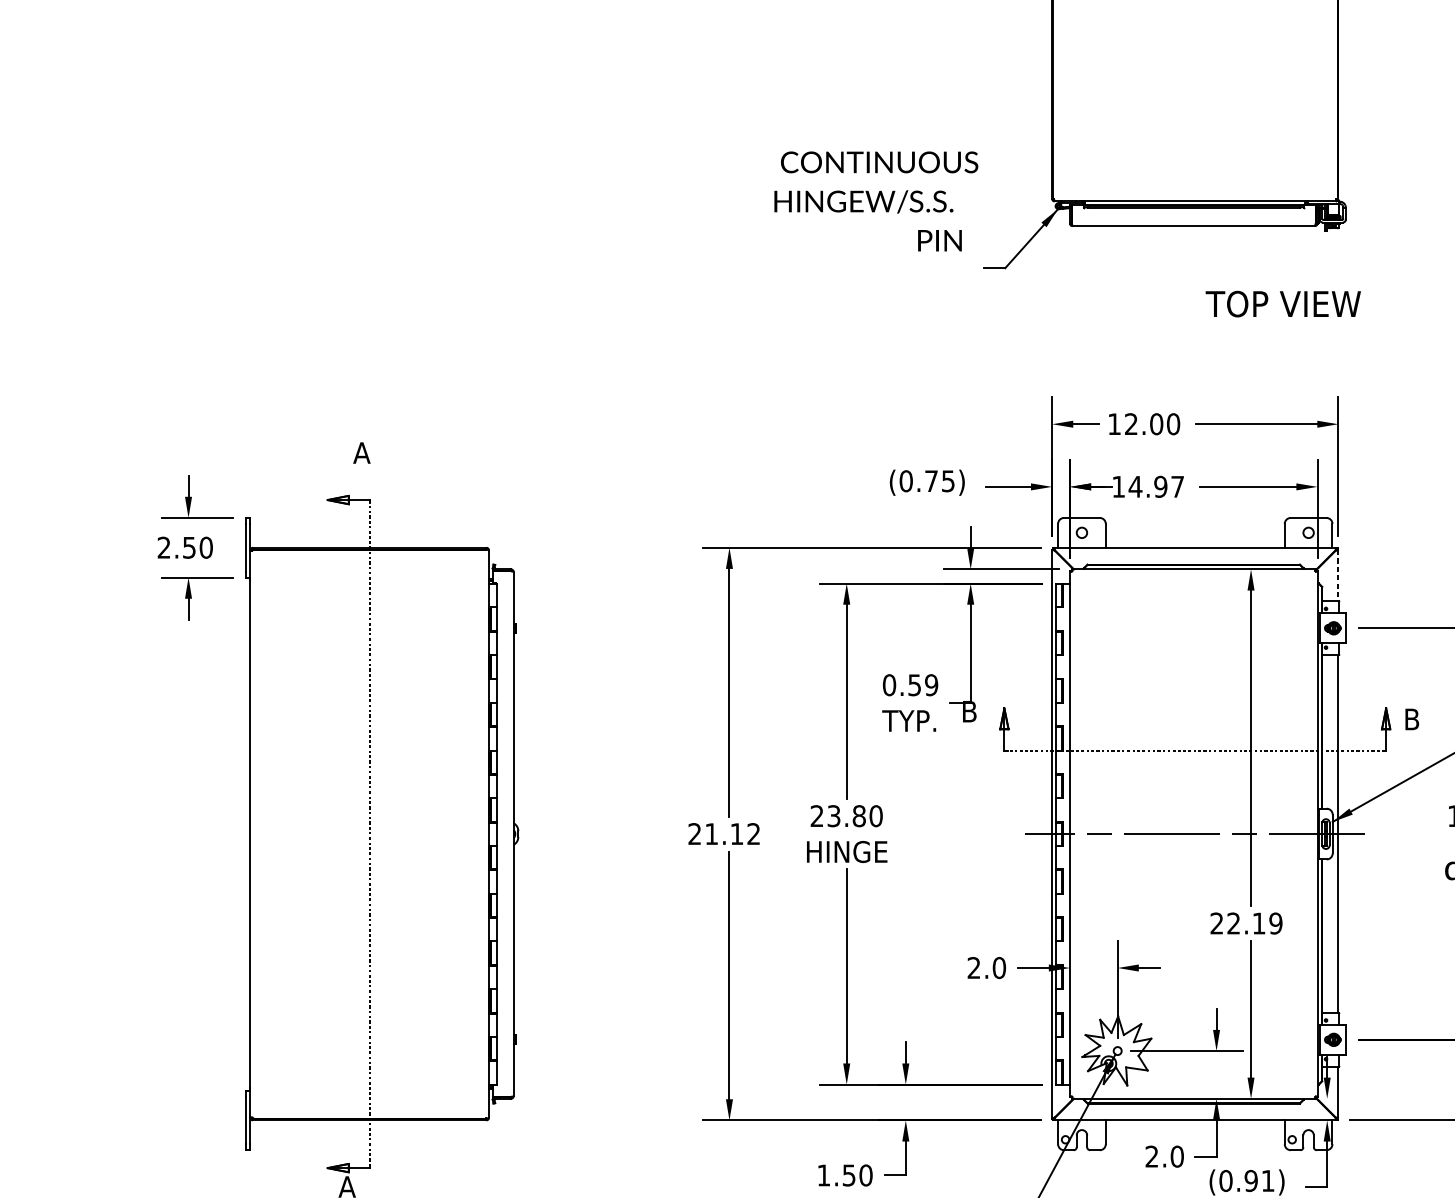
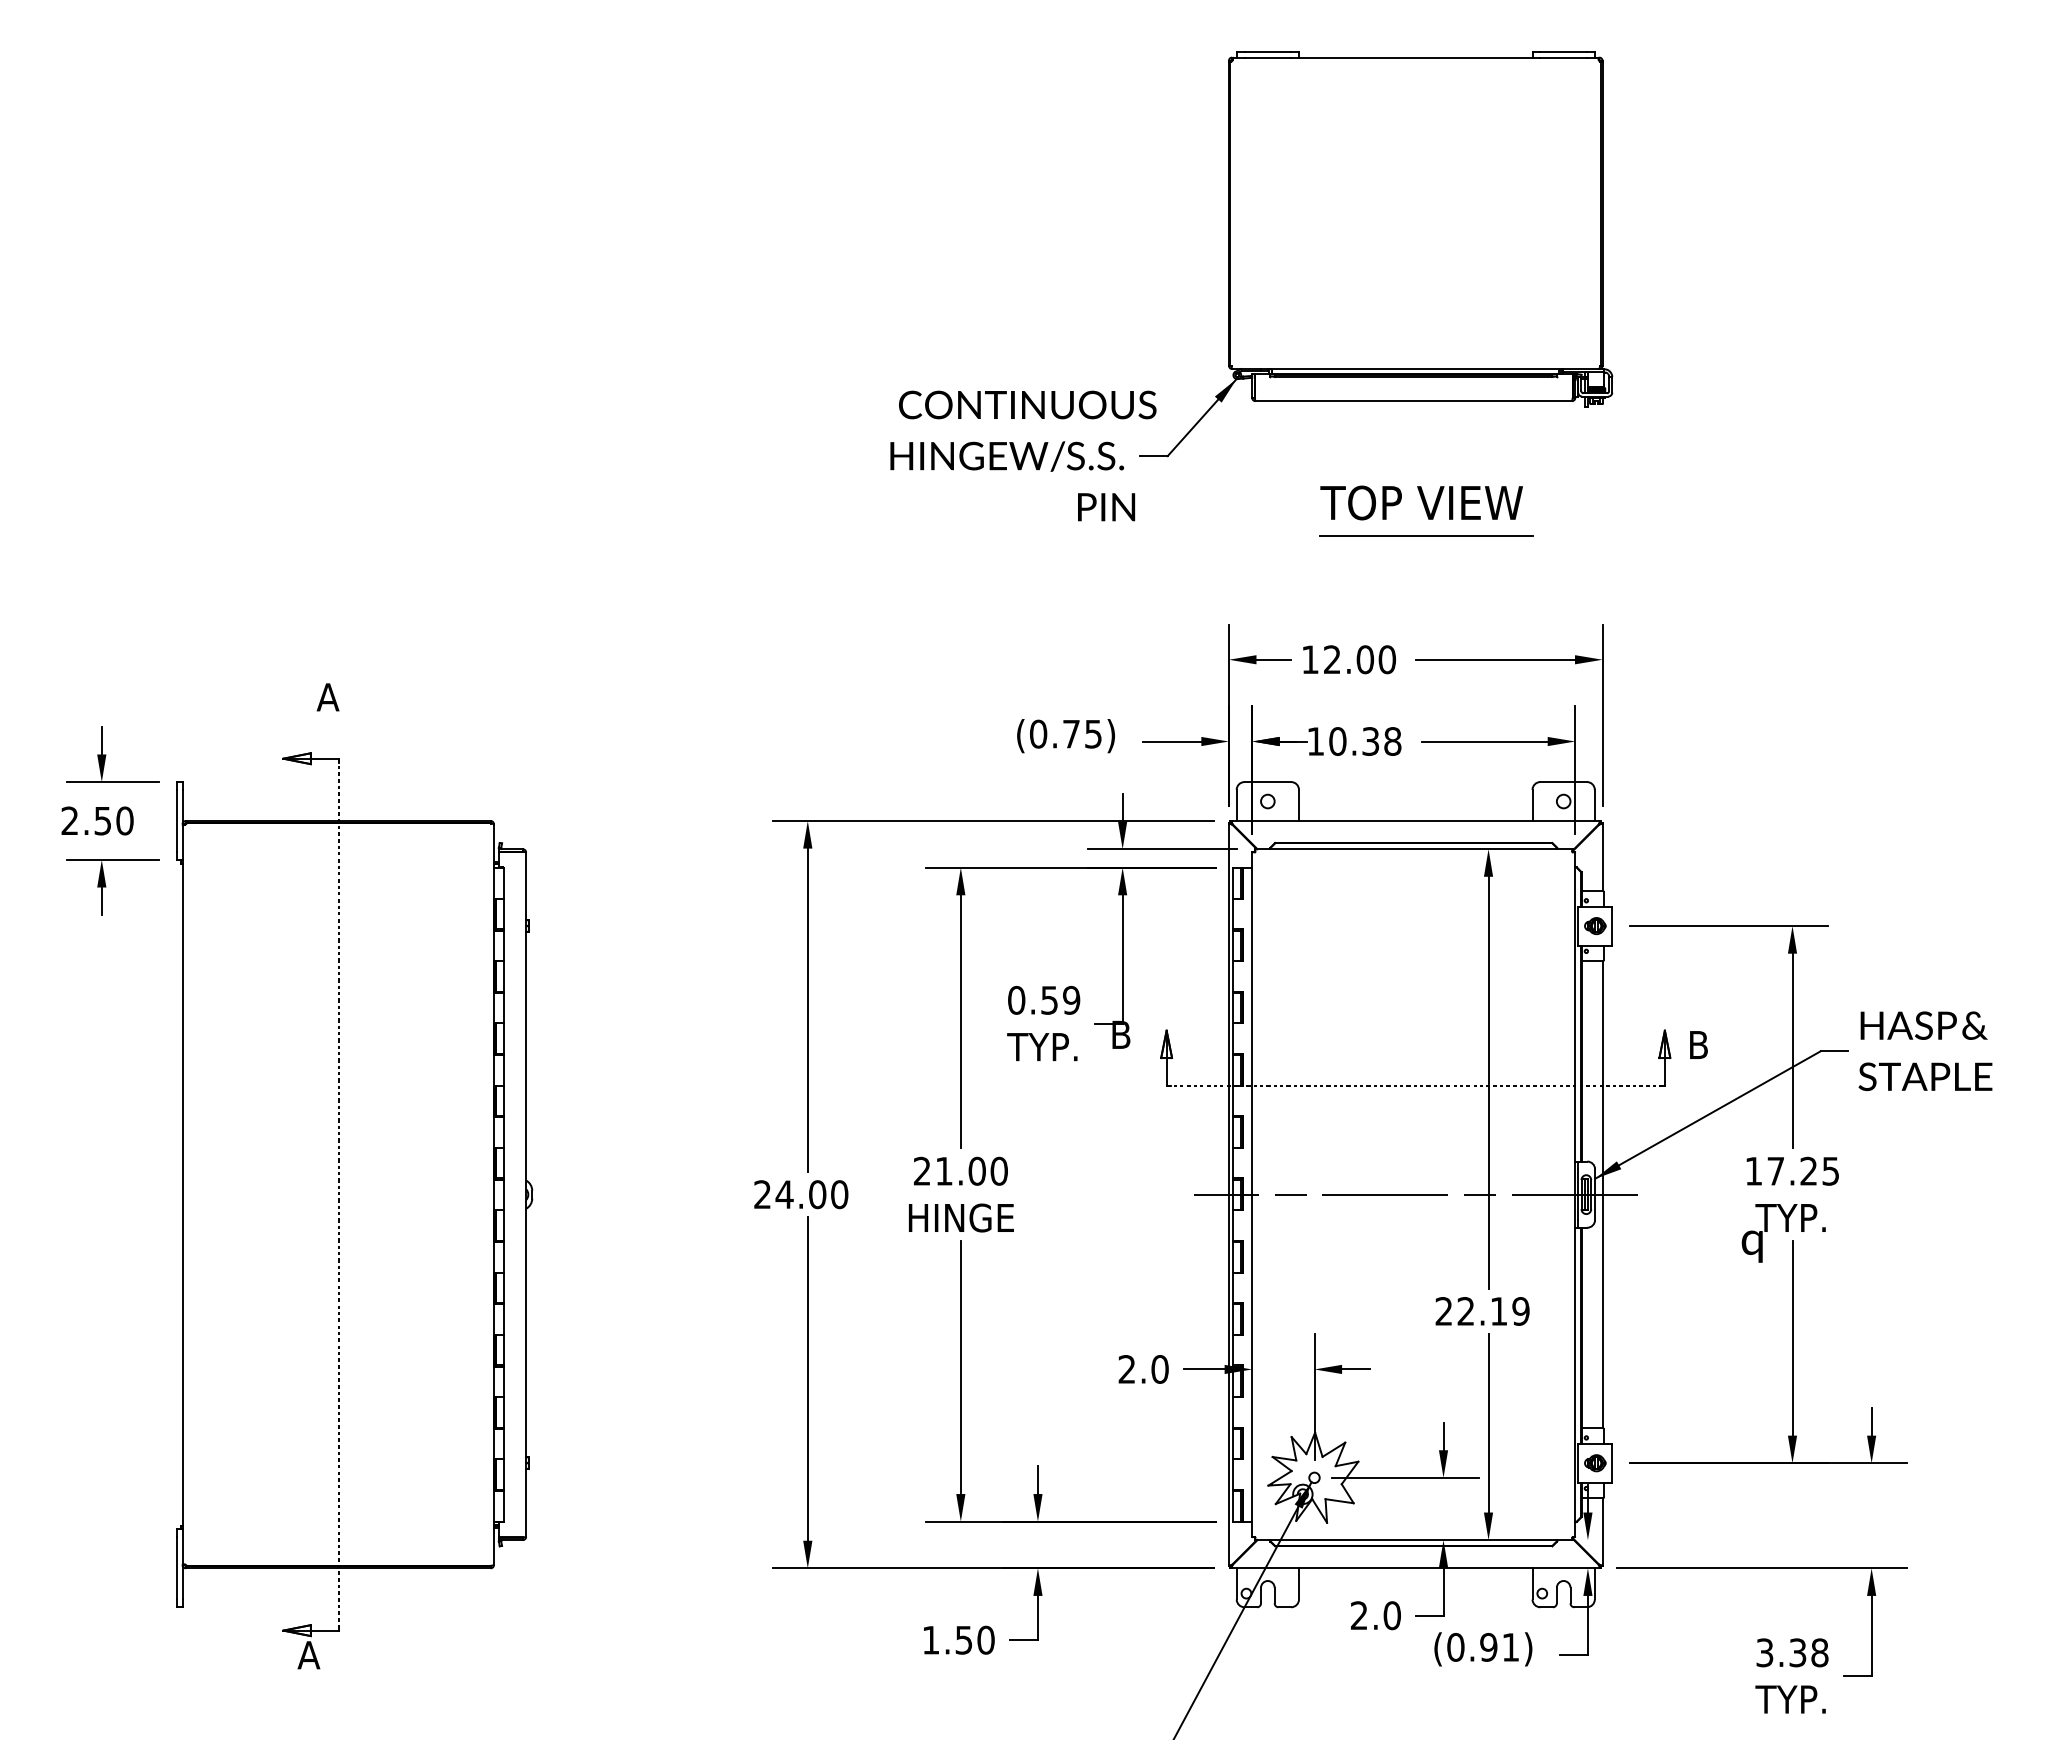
text: (876, 201) -> (1023, 455), moved
text: (1283, 303) -> (1421, 502), moved
line: (1203, 329) -> (1426, 536), added
text: (1156, 486) -> (1364, 741), 14.97 -> 10.38
line: (1338, 575) -> (1602, 857), dashed -> solid
text: (846, 815) -> (960, 1170), 23.80 -> 21.00
text: (732, 833) -> (811, 1194), 21.12 -> 24.00

